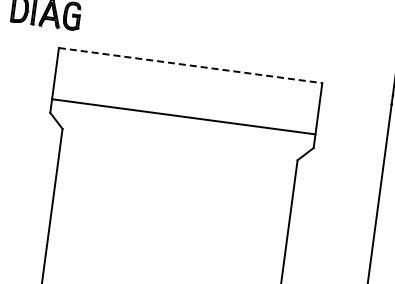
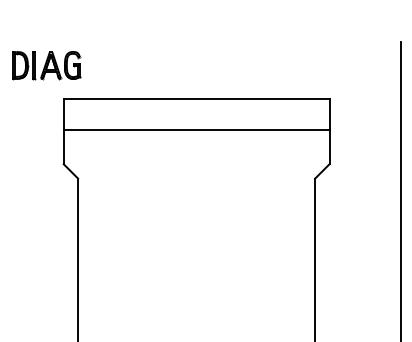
line: (190, 65) -> (196, 98), dashed -> solid
line: (183, 116) -> (196, 129), moved

